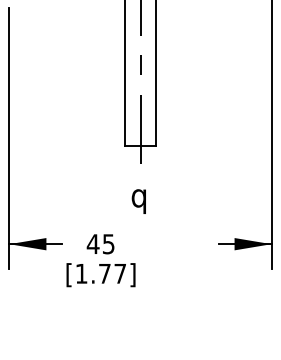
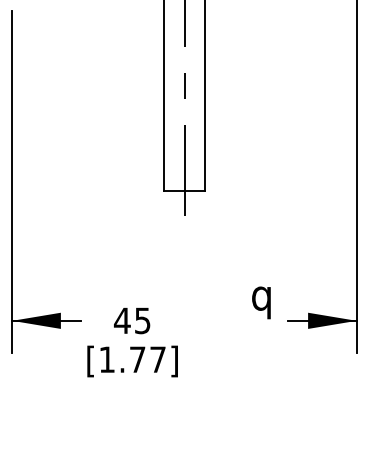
text: (138, 201) -> (261, 302), moved

